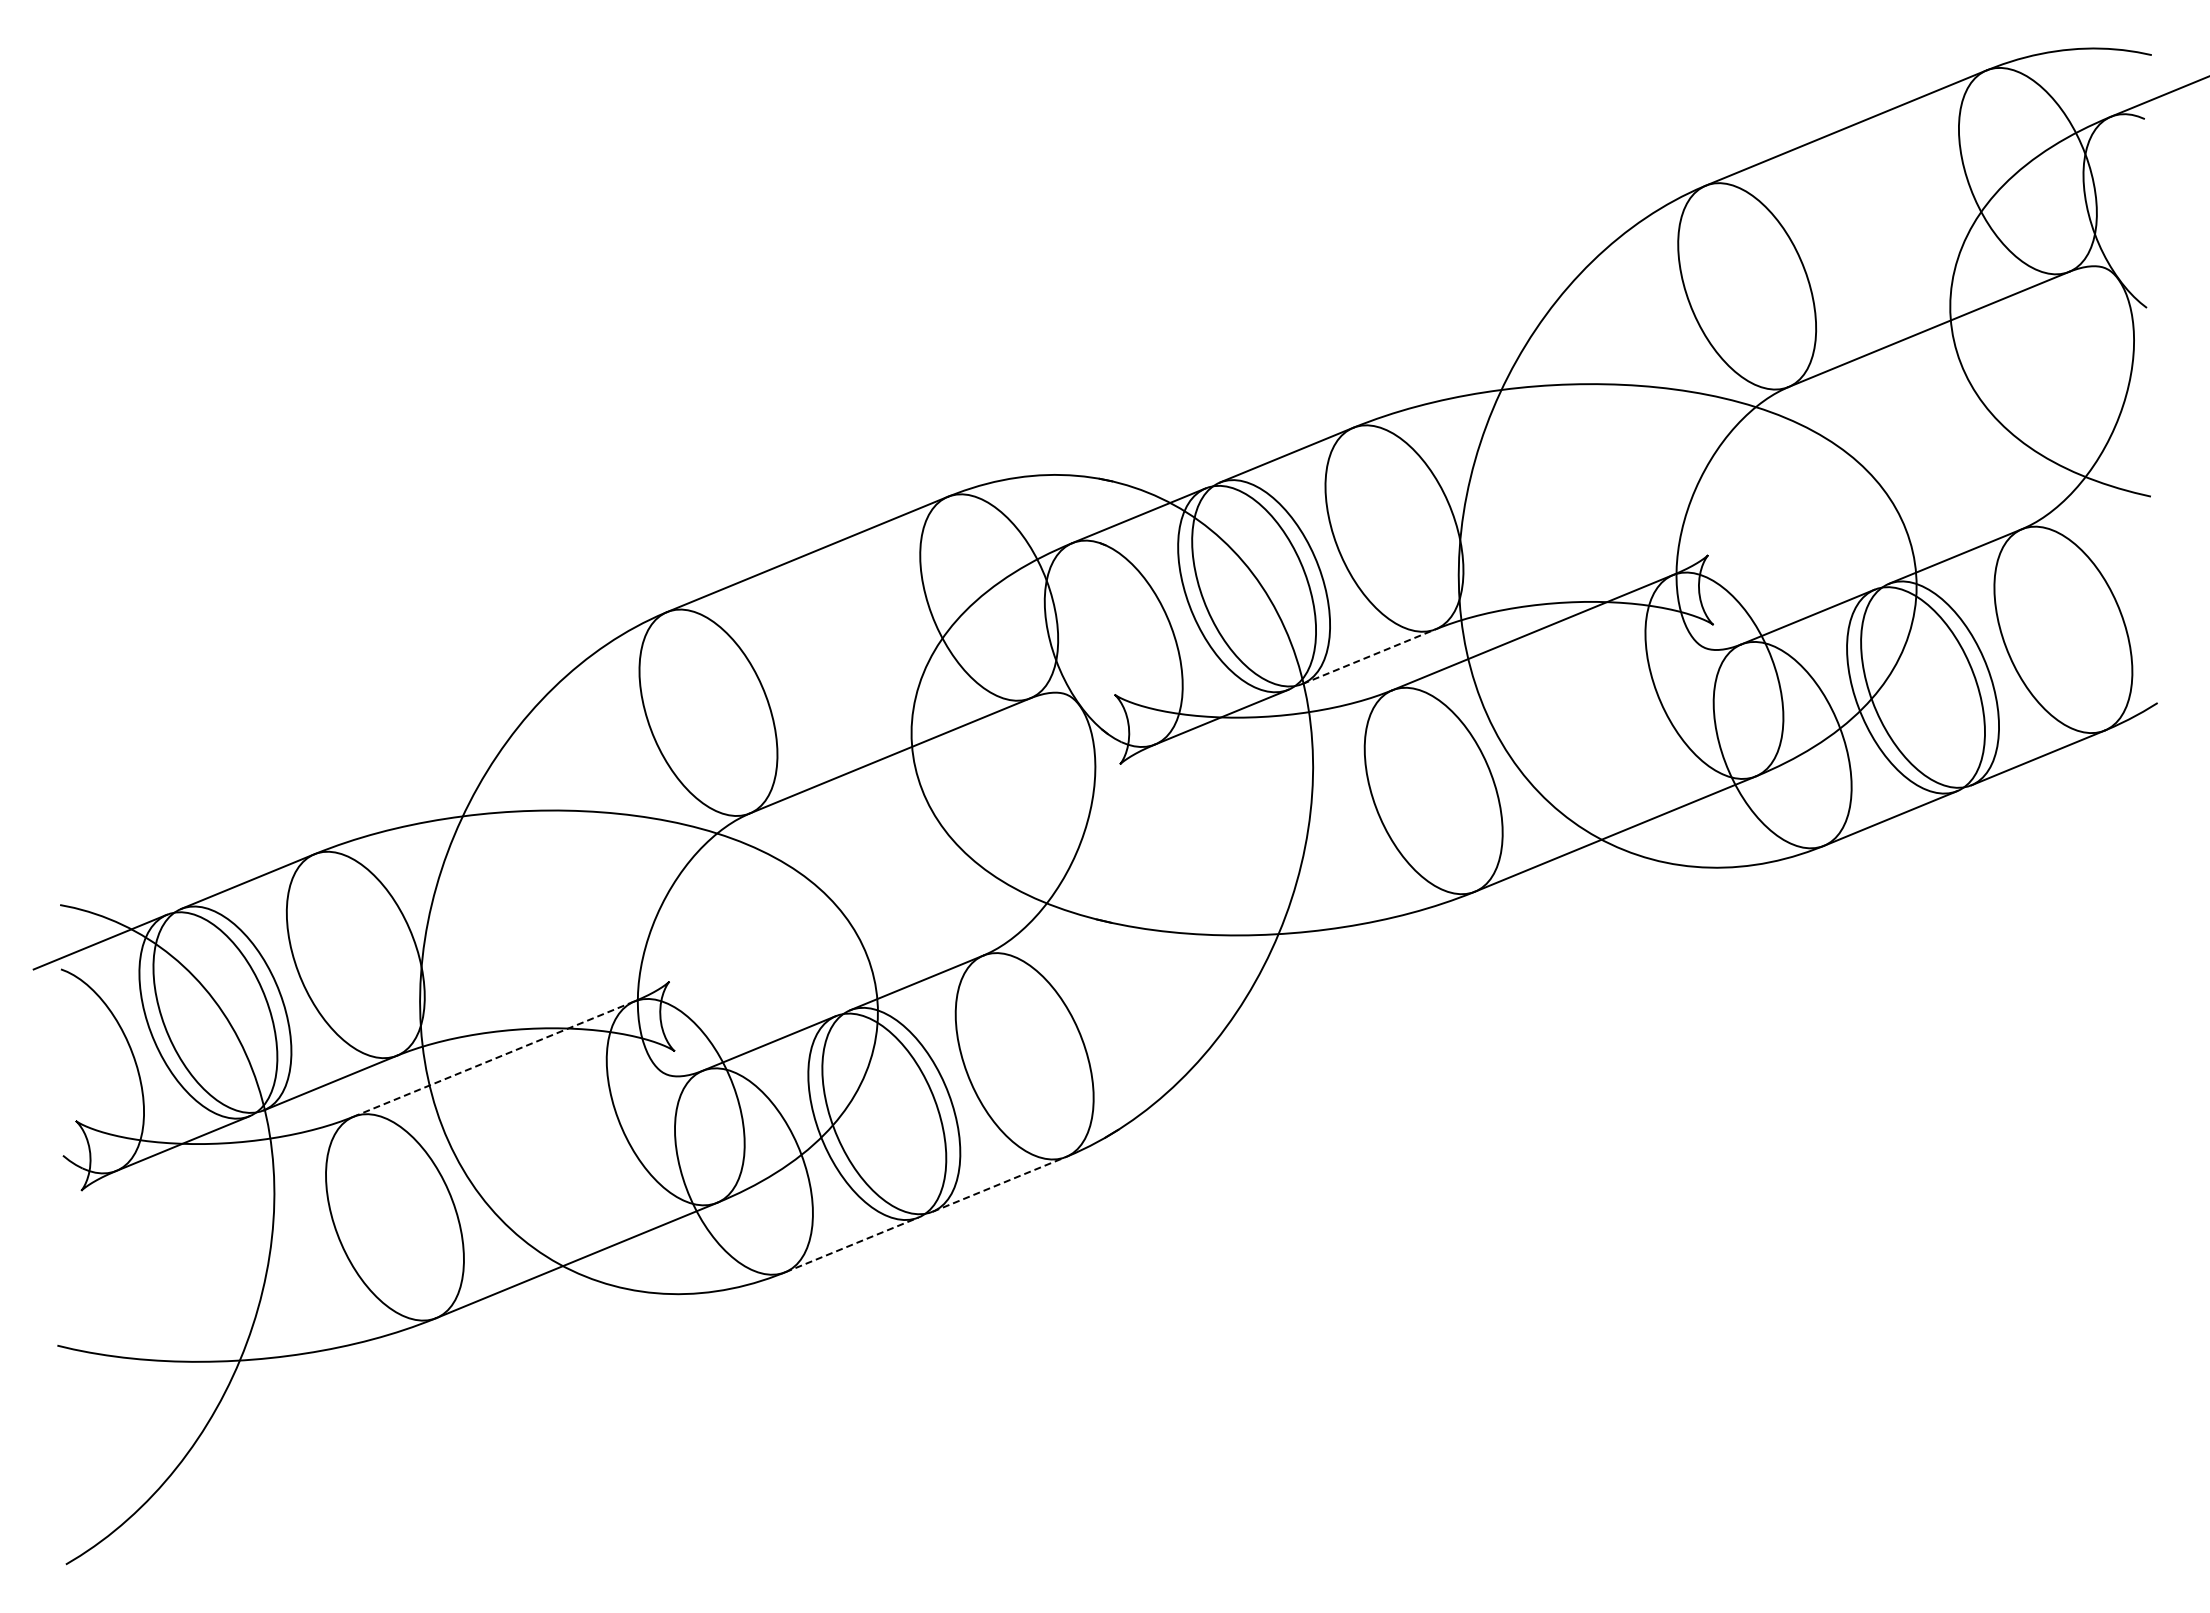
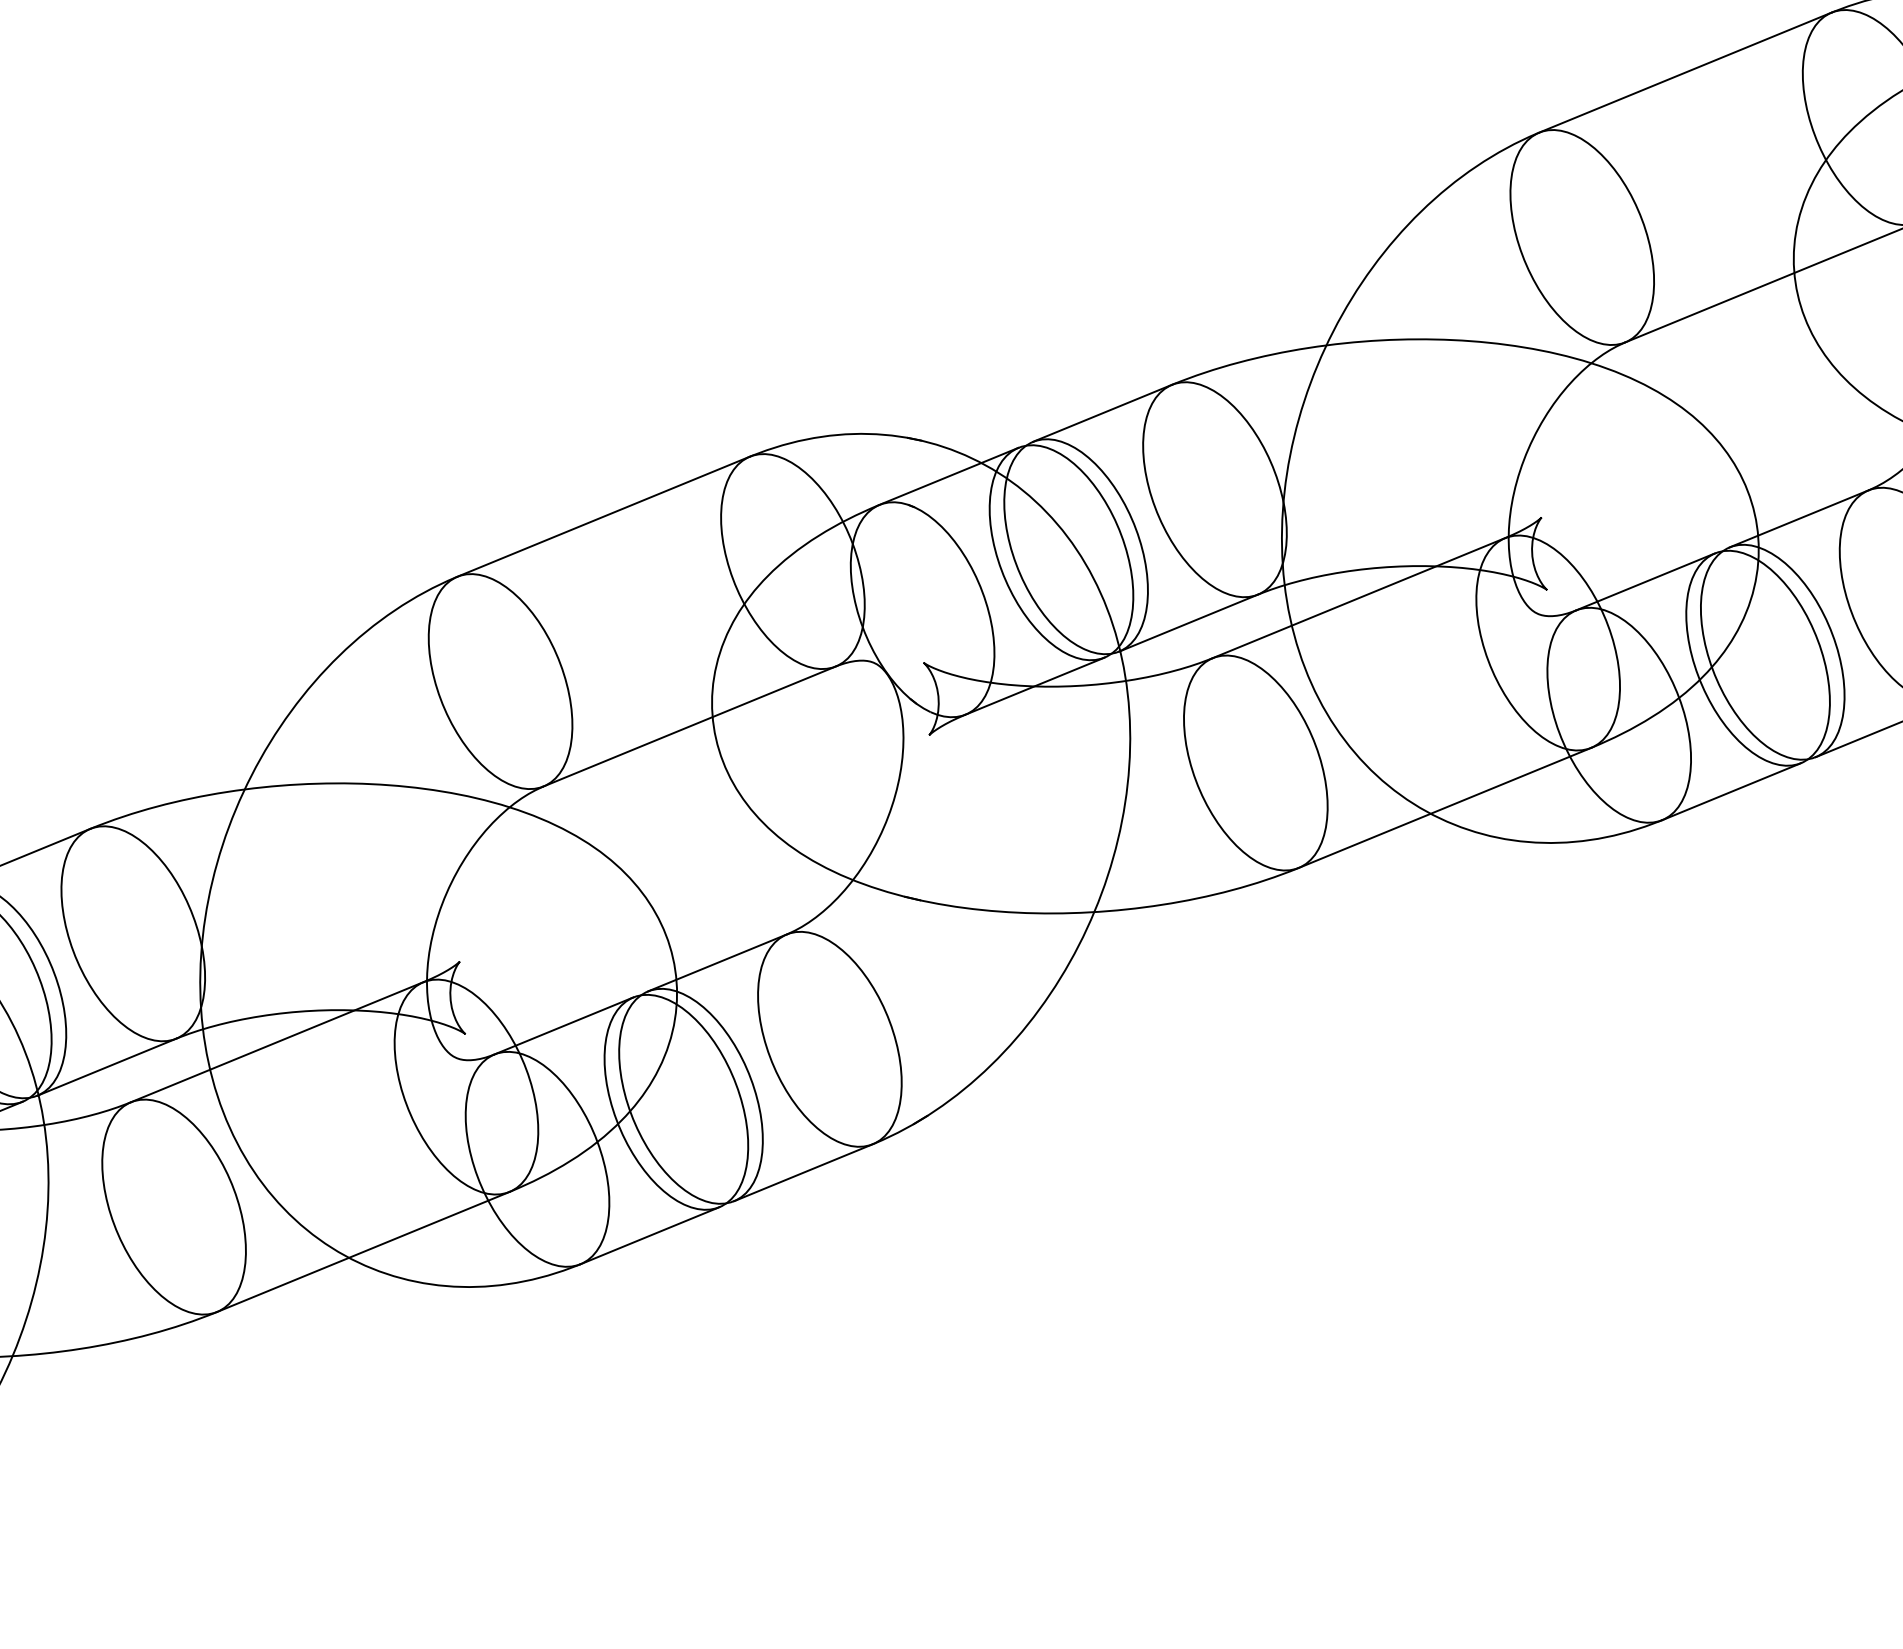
line: (1369, 656) -> (1188, 622), dashed -> solid
line: (494, 1059) -> (277, 1042), dashed -> solid
line: (999, 1184) -> (803, 1172), dashed -> solid
line: (852, 1244) -> (650, 1235), dashed -> solid

